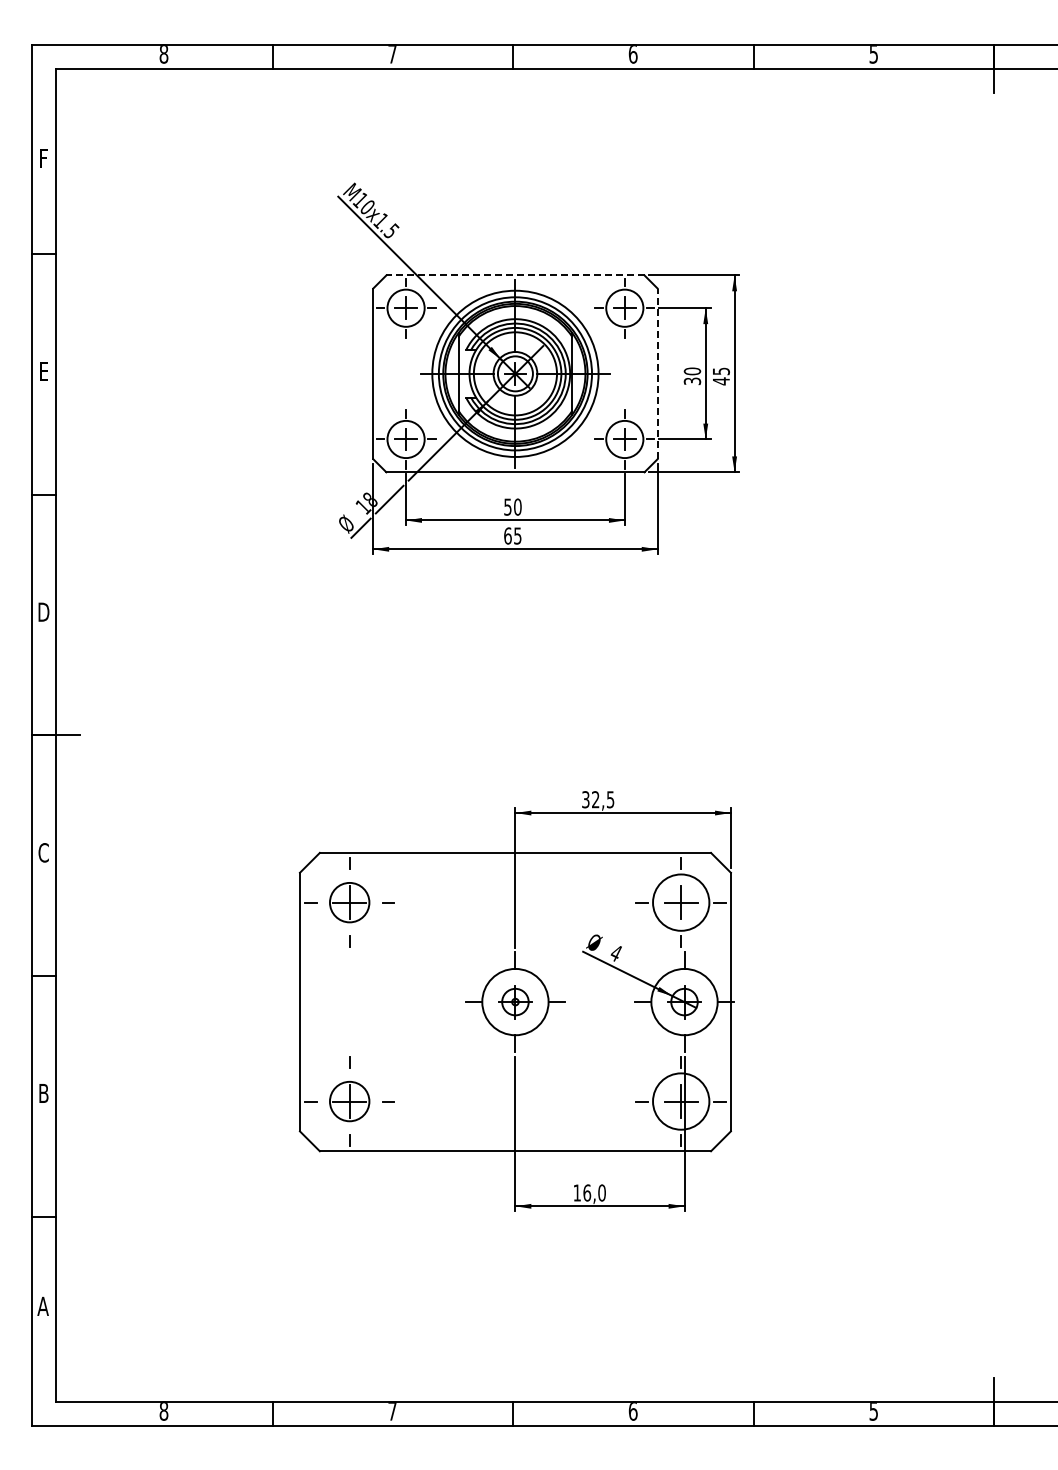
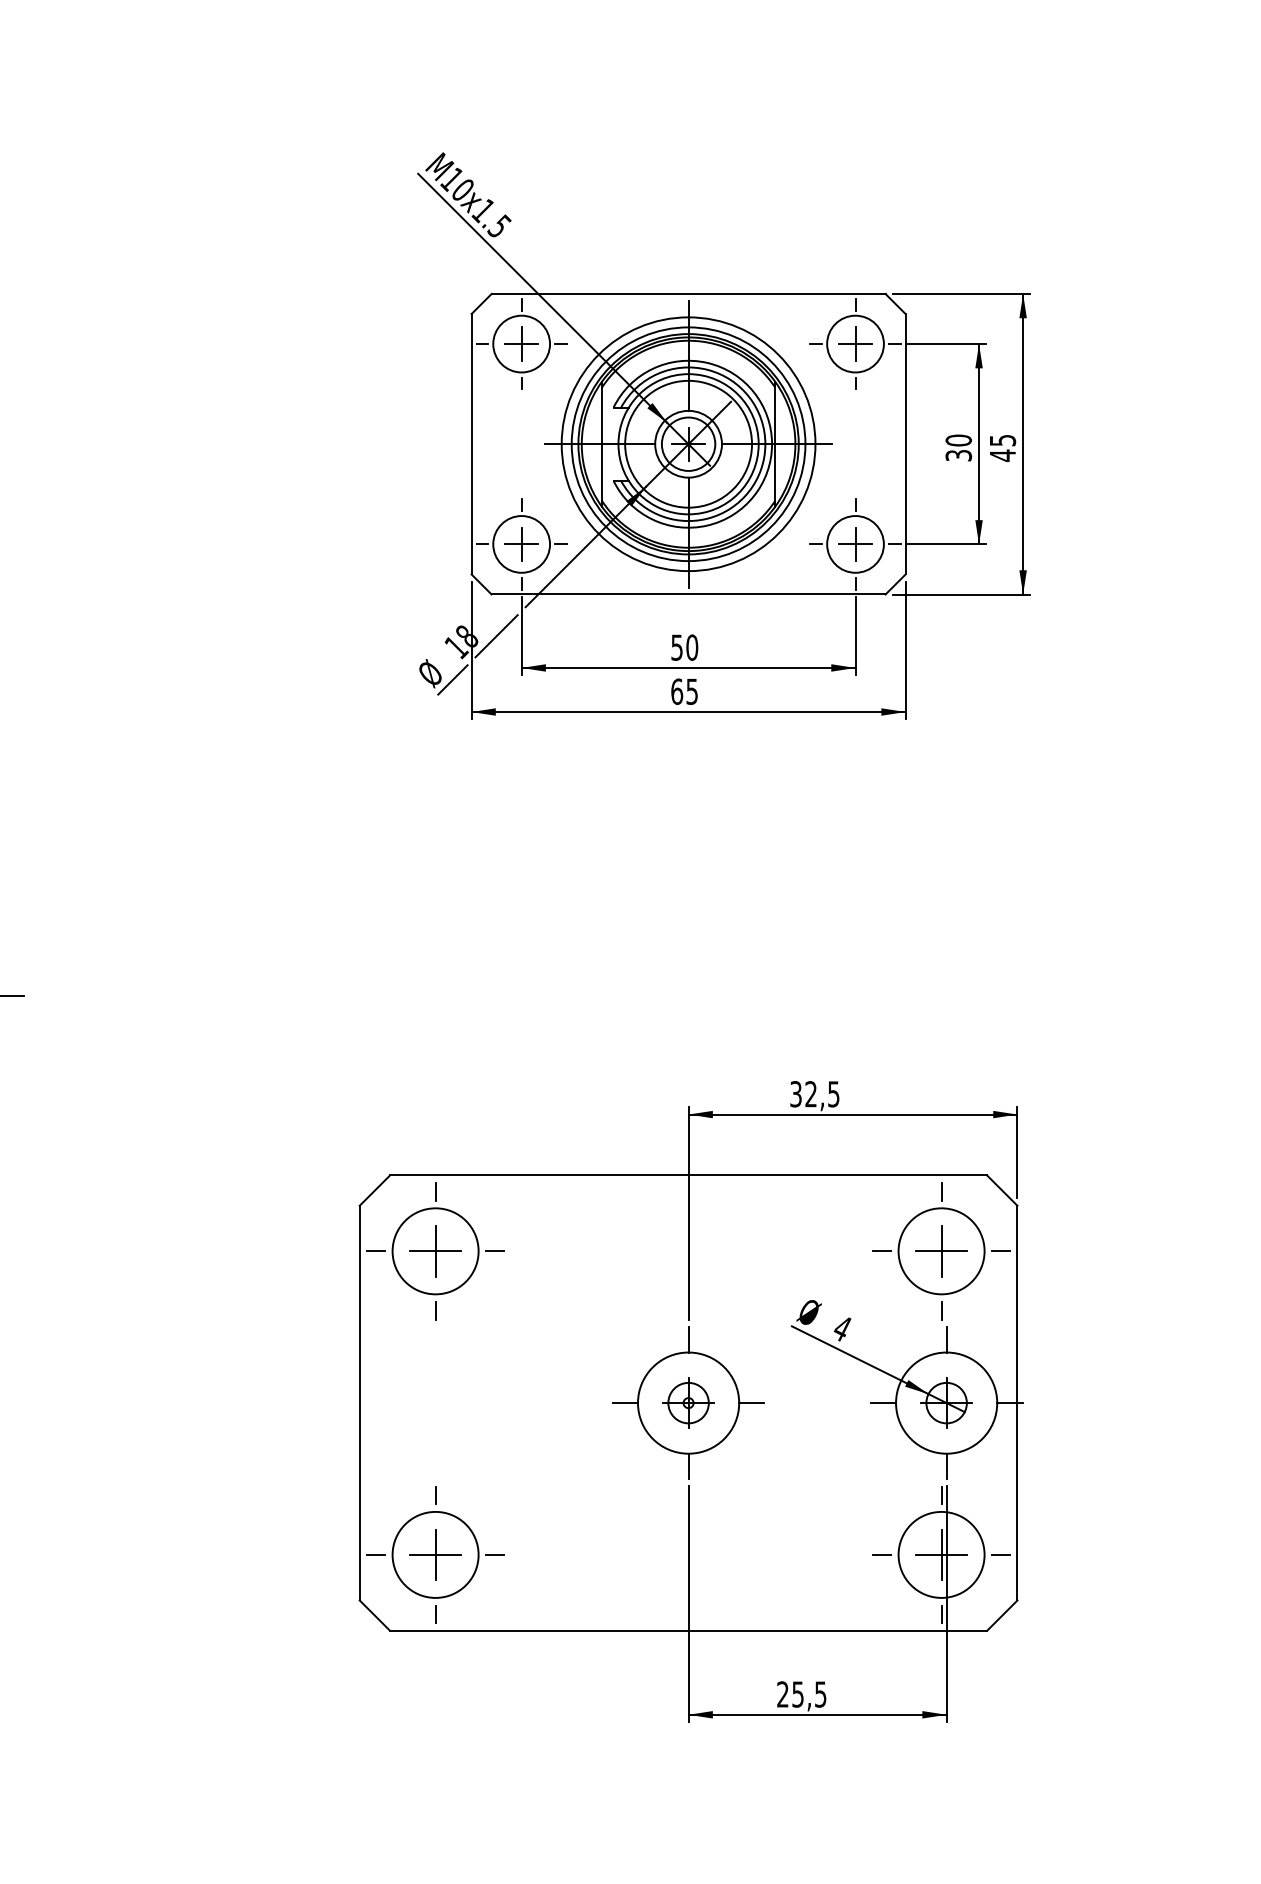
line: (514, 275) -> (687, 294), dashed -> solid
line: (657, 373) -> (905, 443), dashed -> solid
circle: (349, 902) -> (435, 1251), size x1.43
circle: (349, 1101) -> (435, 1554), size x1.43
text: (589, 1192) -> (801, 1693), 16,0 -> 25,5

